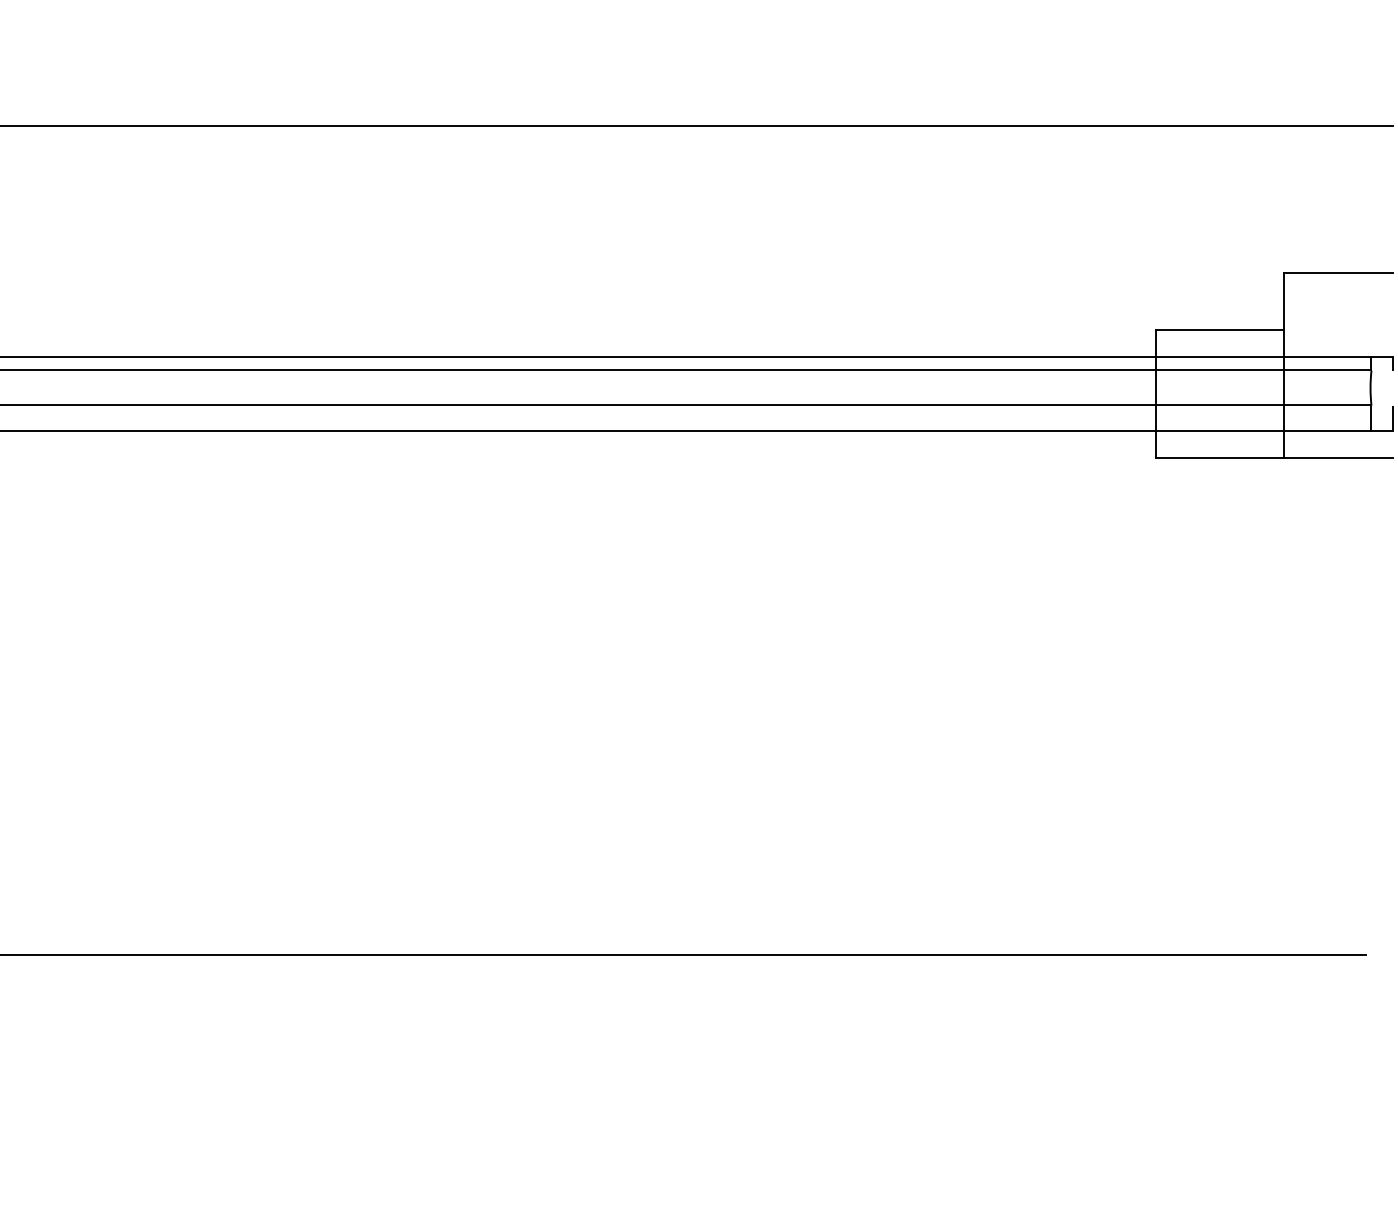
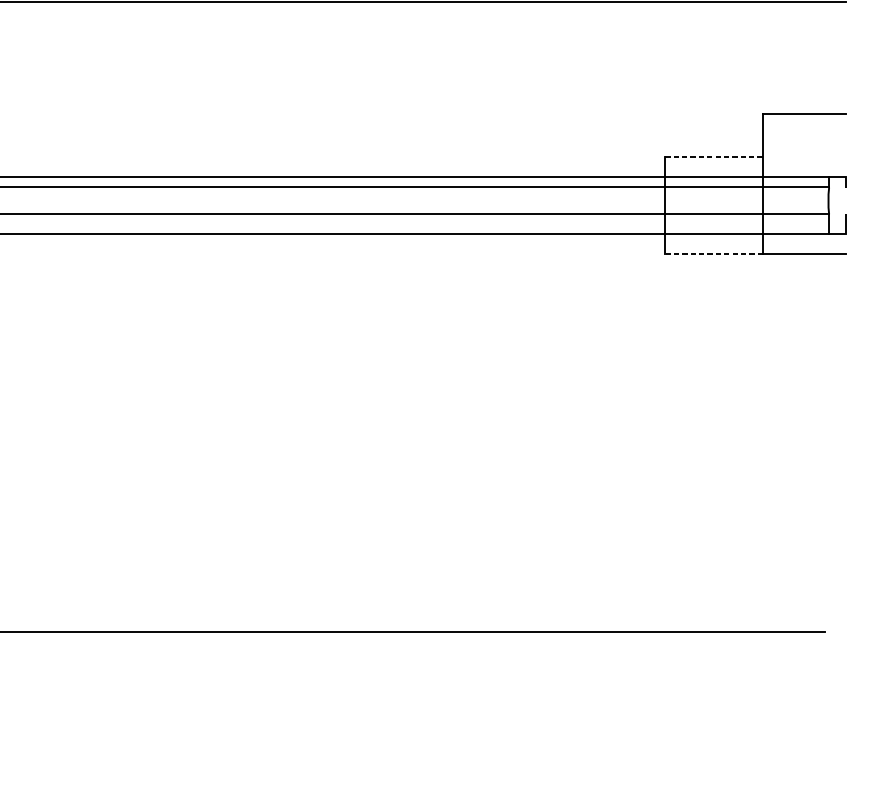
line: (1220, 329) -> (714, 156), solid -> dashed
line: (1219, 458) -> (713, 254), solid -> dashed

